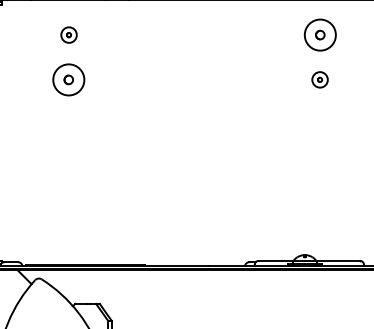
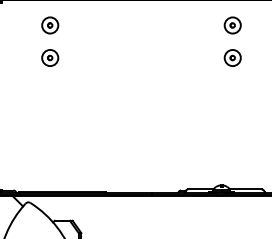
part: (69, 35) -> (50, 25), size x1.43
part: (319, 35) -> (232, 25), size x0.71
part: (69, 79) -> (50, 57), size x0.71
part: (319, 79) -> (232, 57), size x1.43

